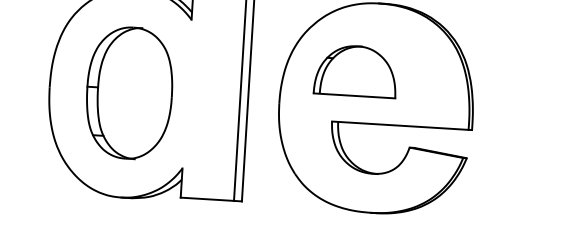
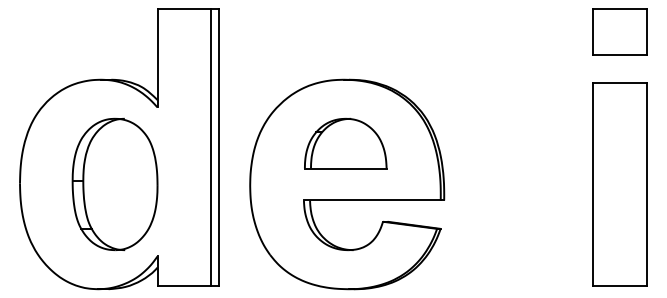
part: (355, 70) -> (345, 143), moved
part: (128, 93) -> (114, 184), moved

